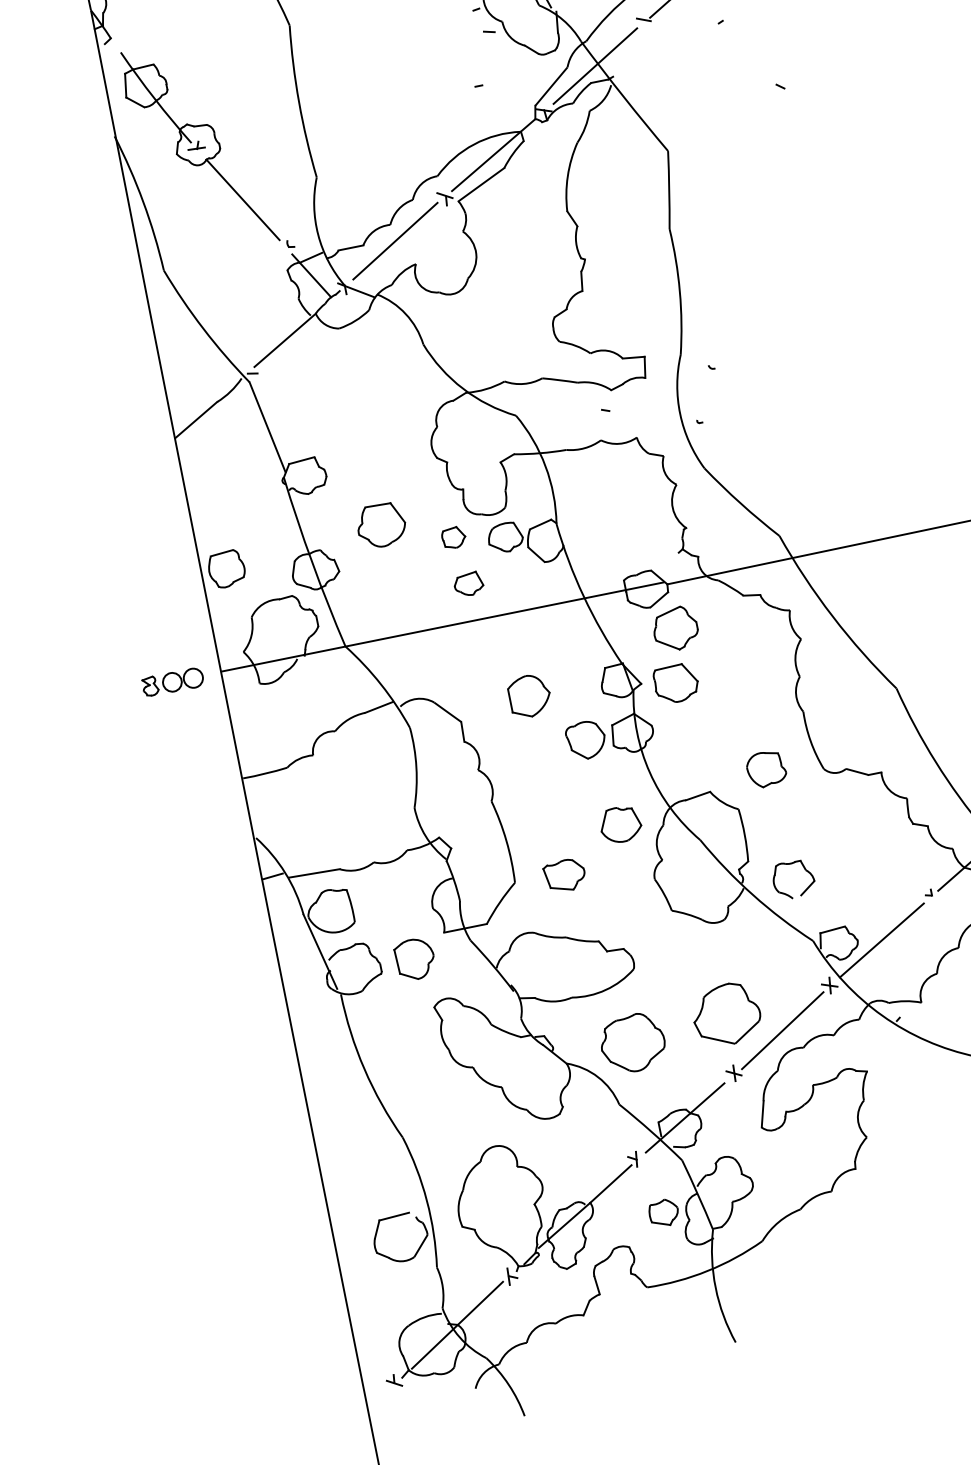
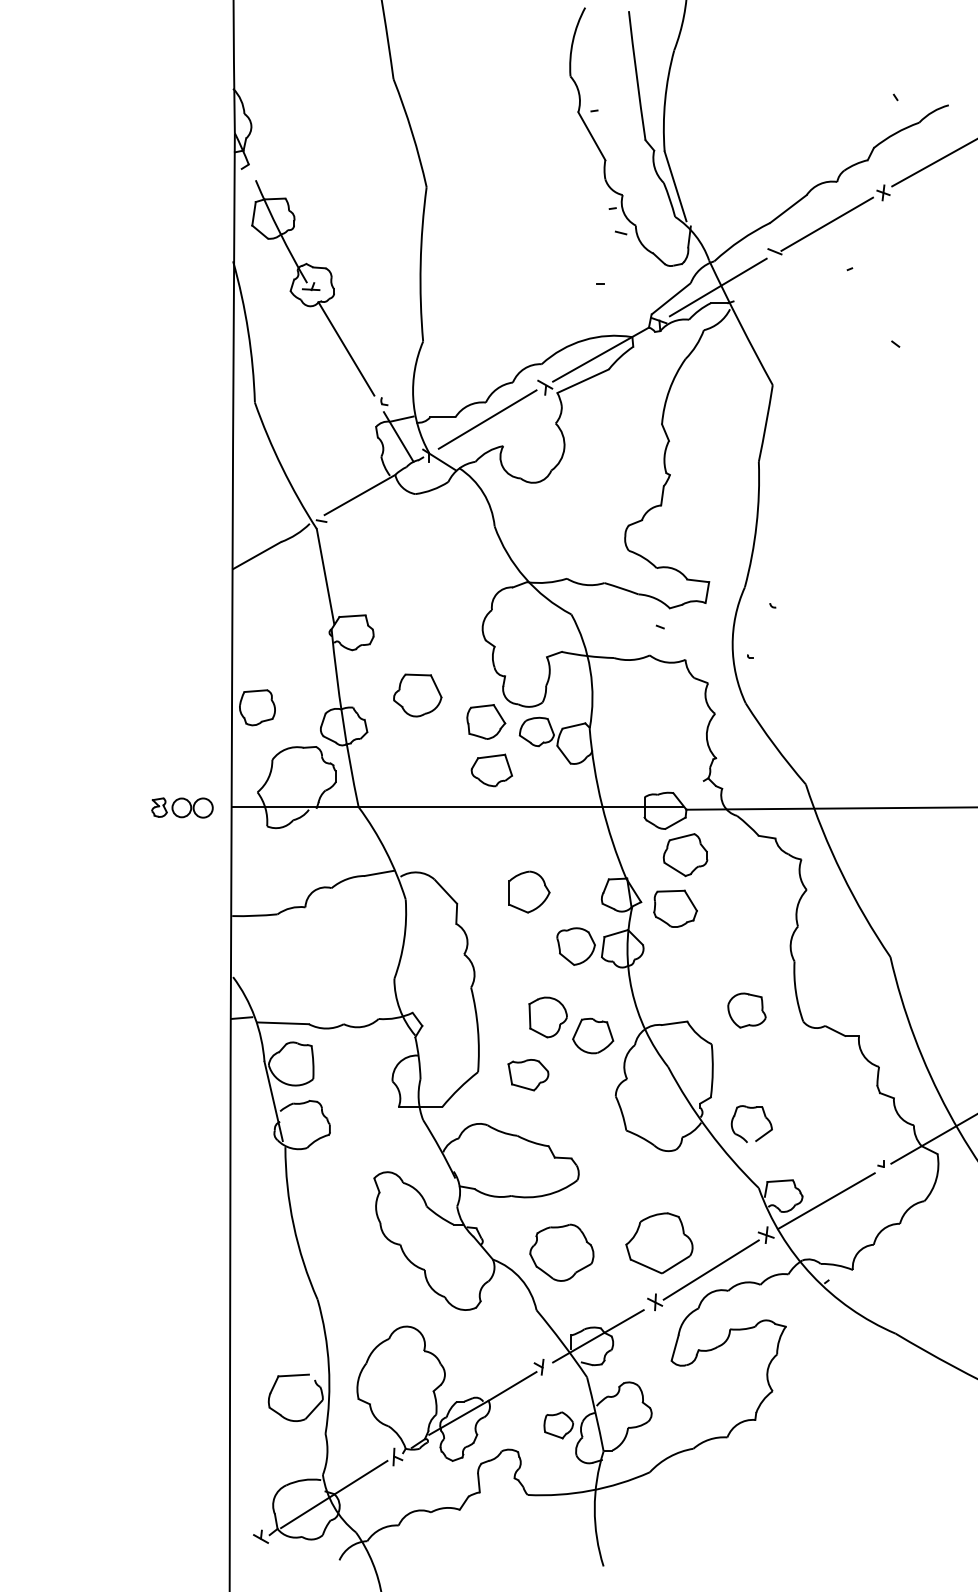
part: (453, 537) -> (486, 721), size x1.67
part: (468, 584) -> (491, 770), size x1.43
part: (414, 959) -> (547, 1017), moved

